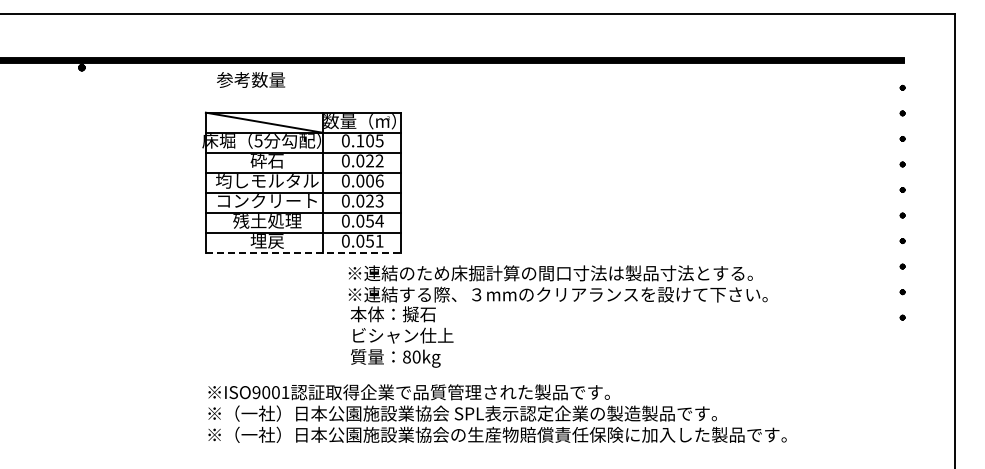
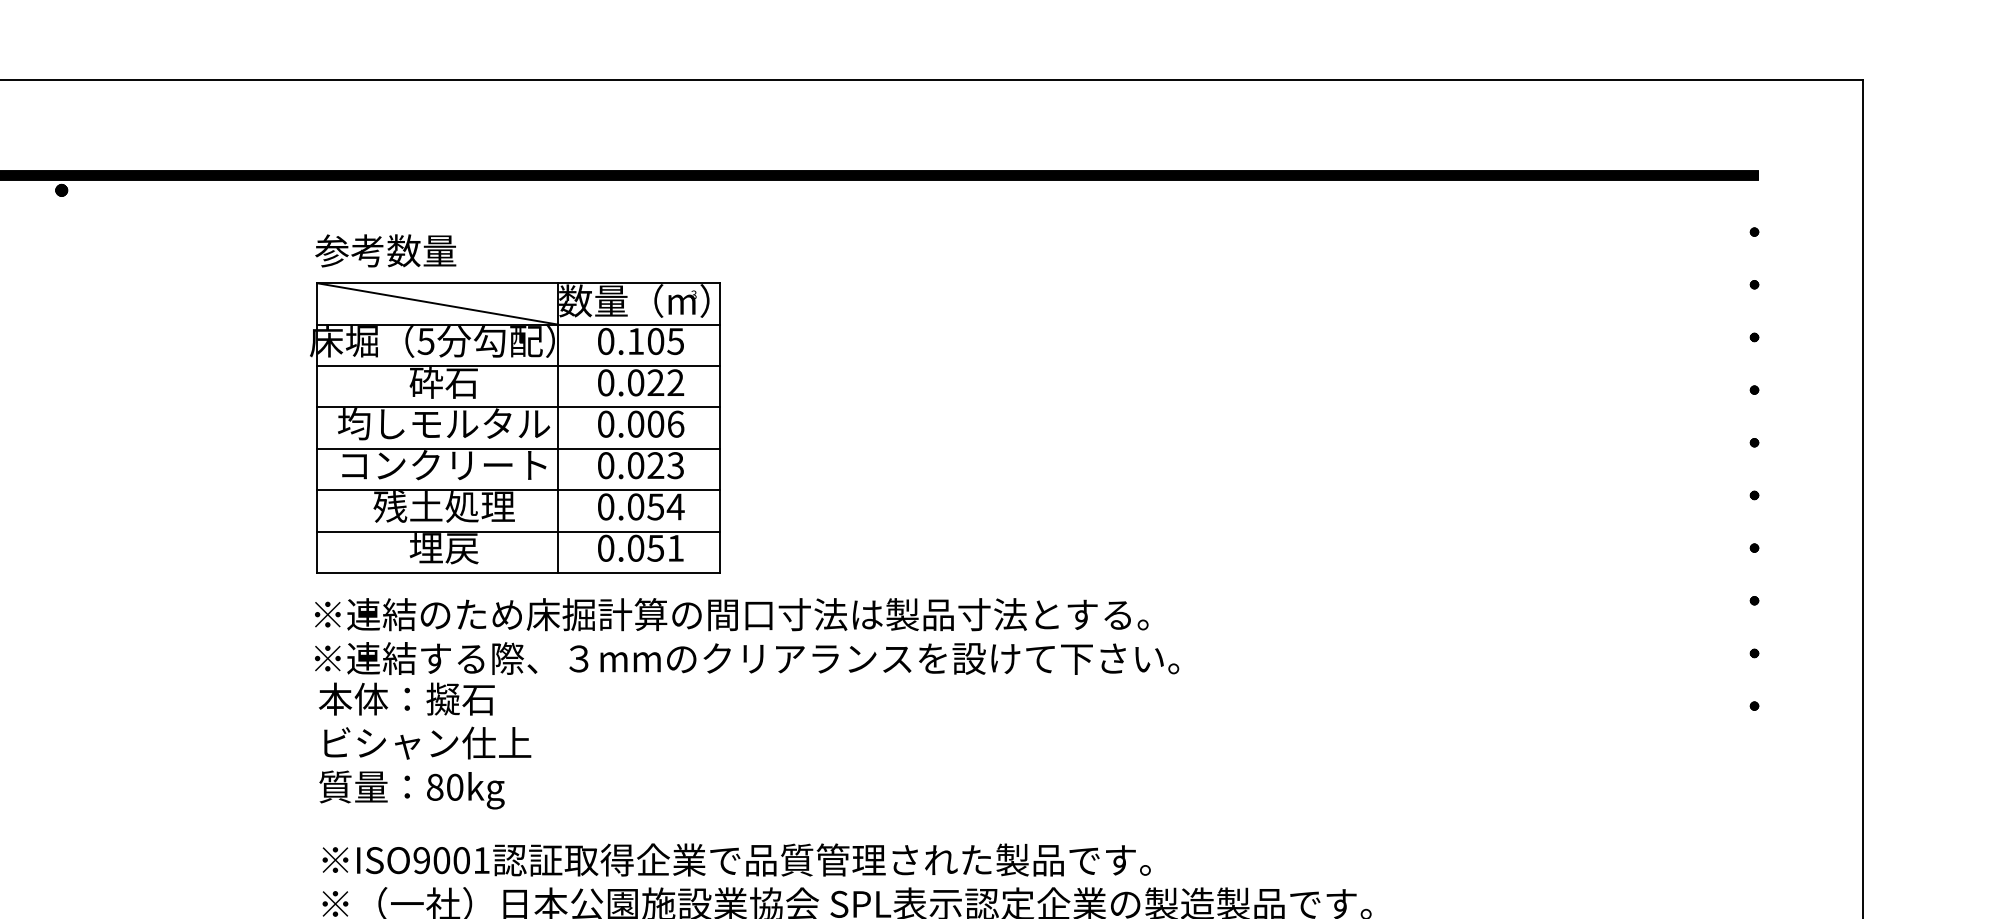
text: (251, 79) -> (386, 249), moved
line: (303, 253) -> (518, 573), dashed -> solid
text: (557, 316) -> (745, 703), moved

